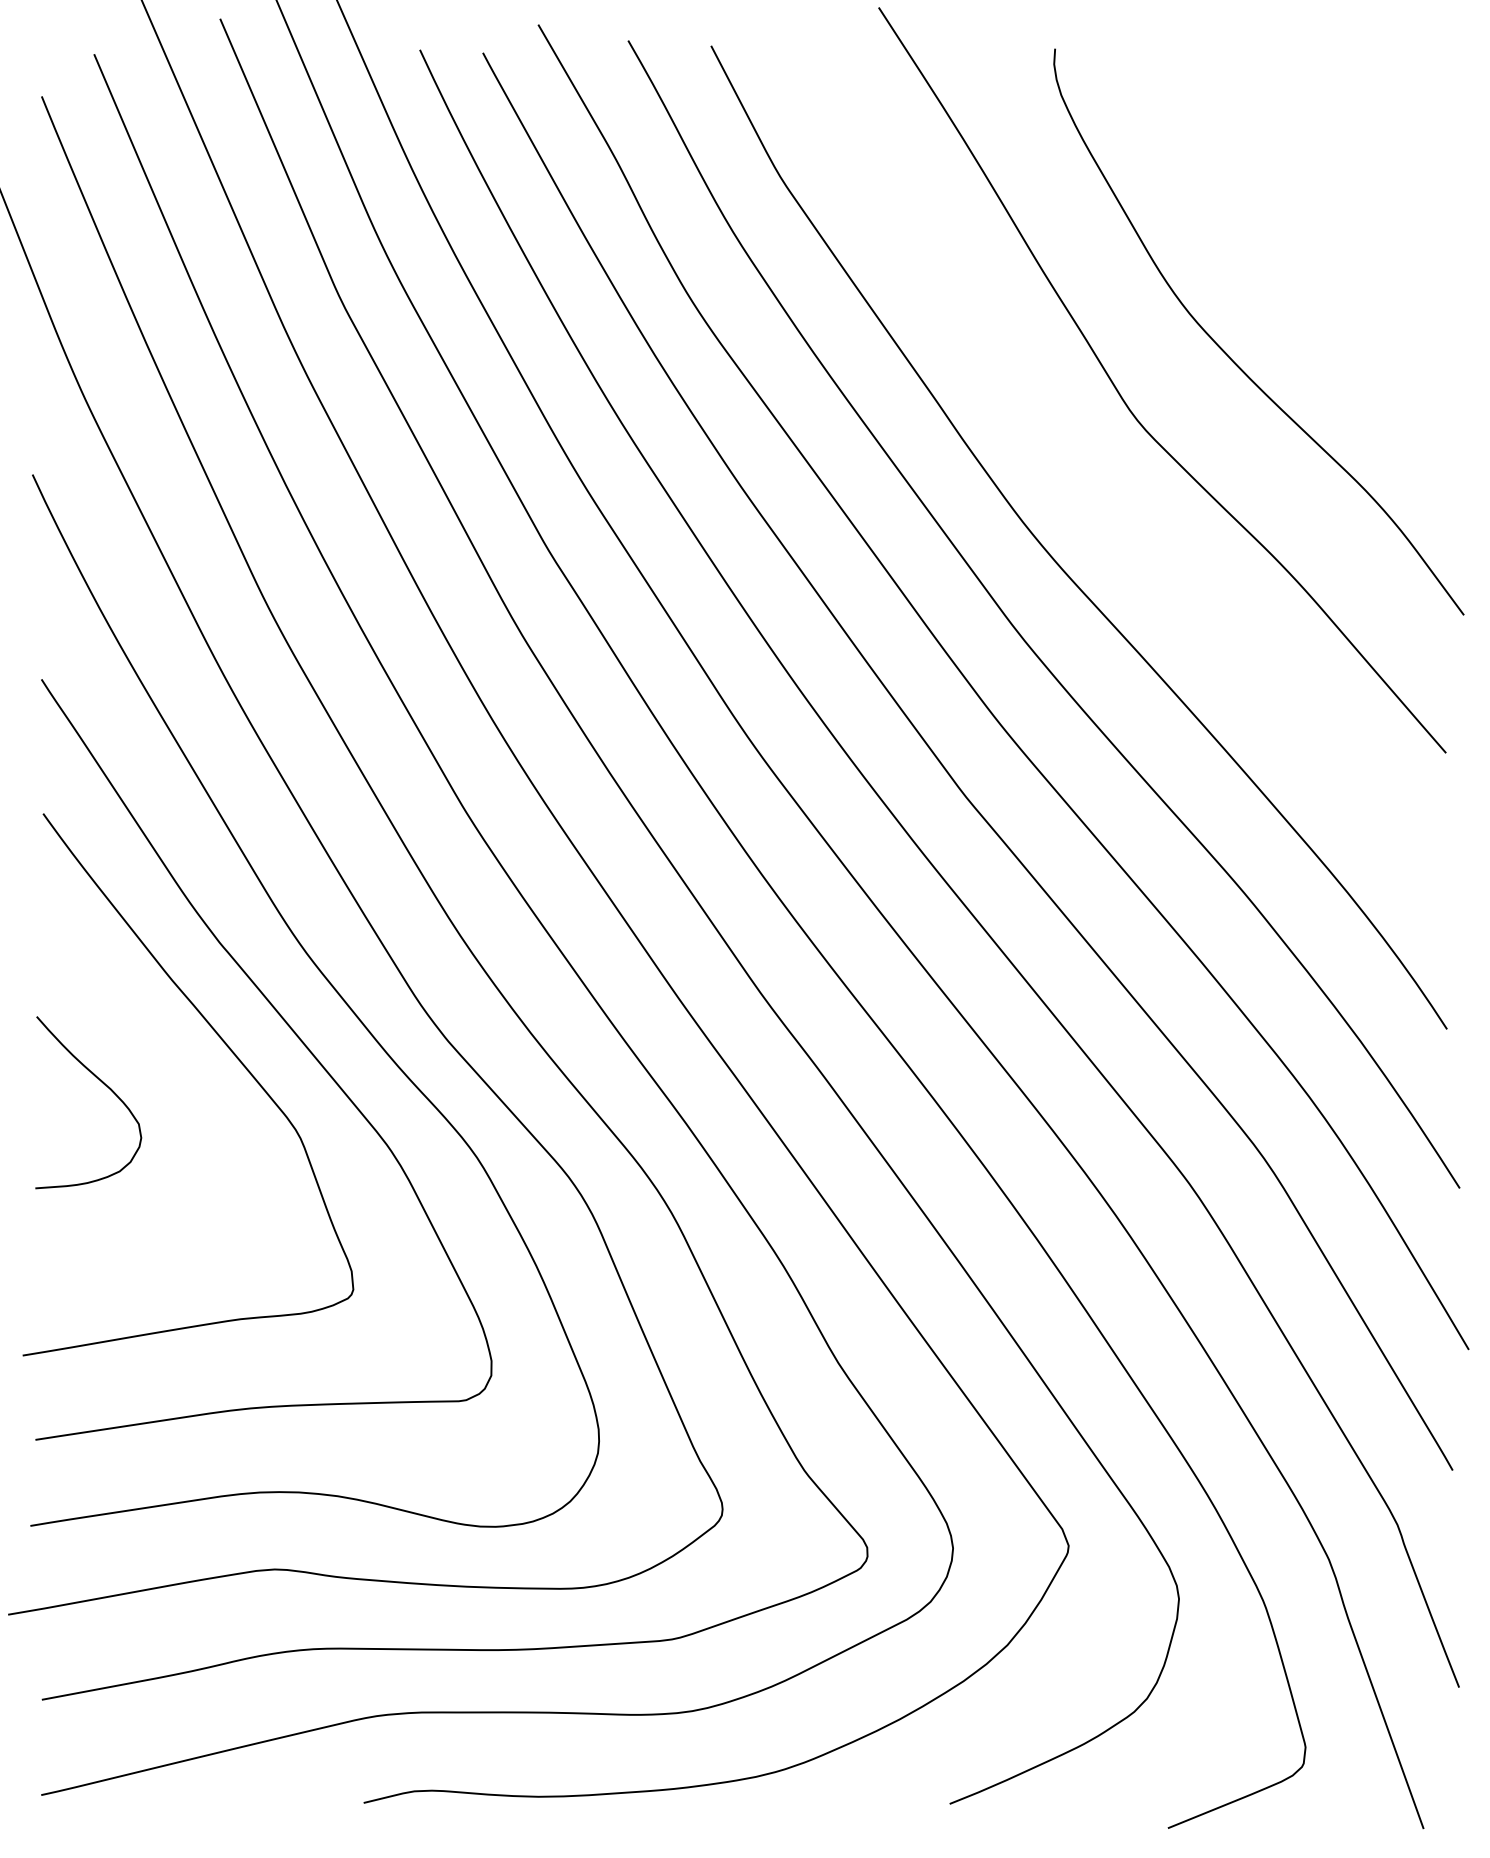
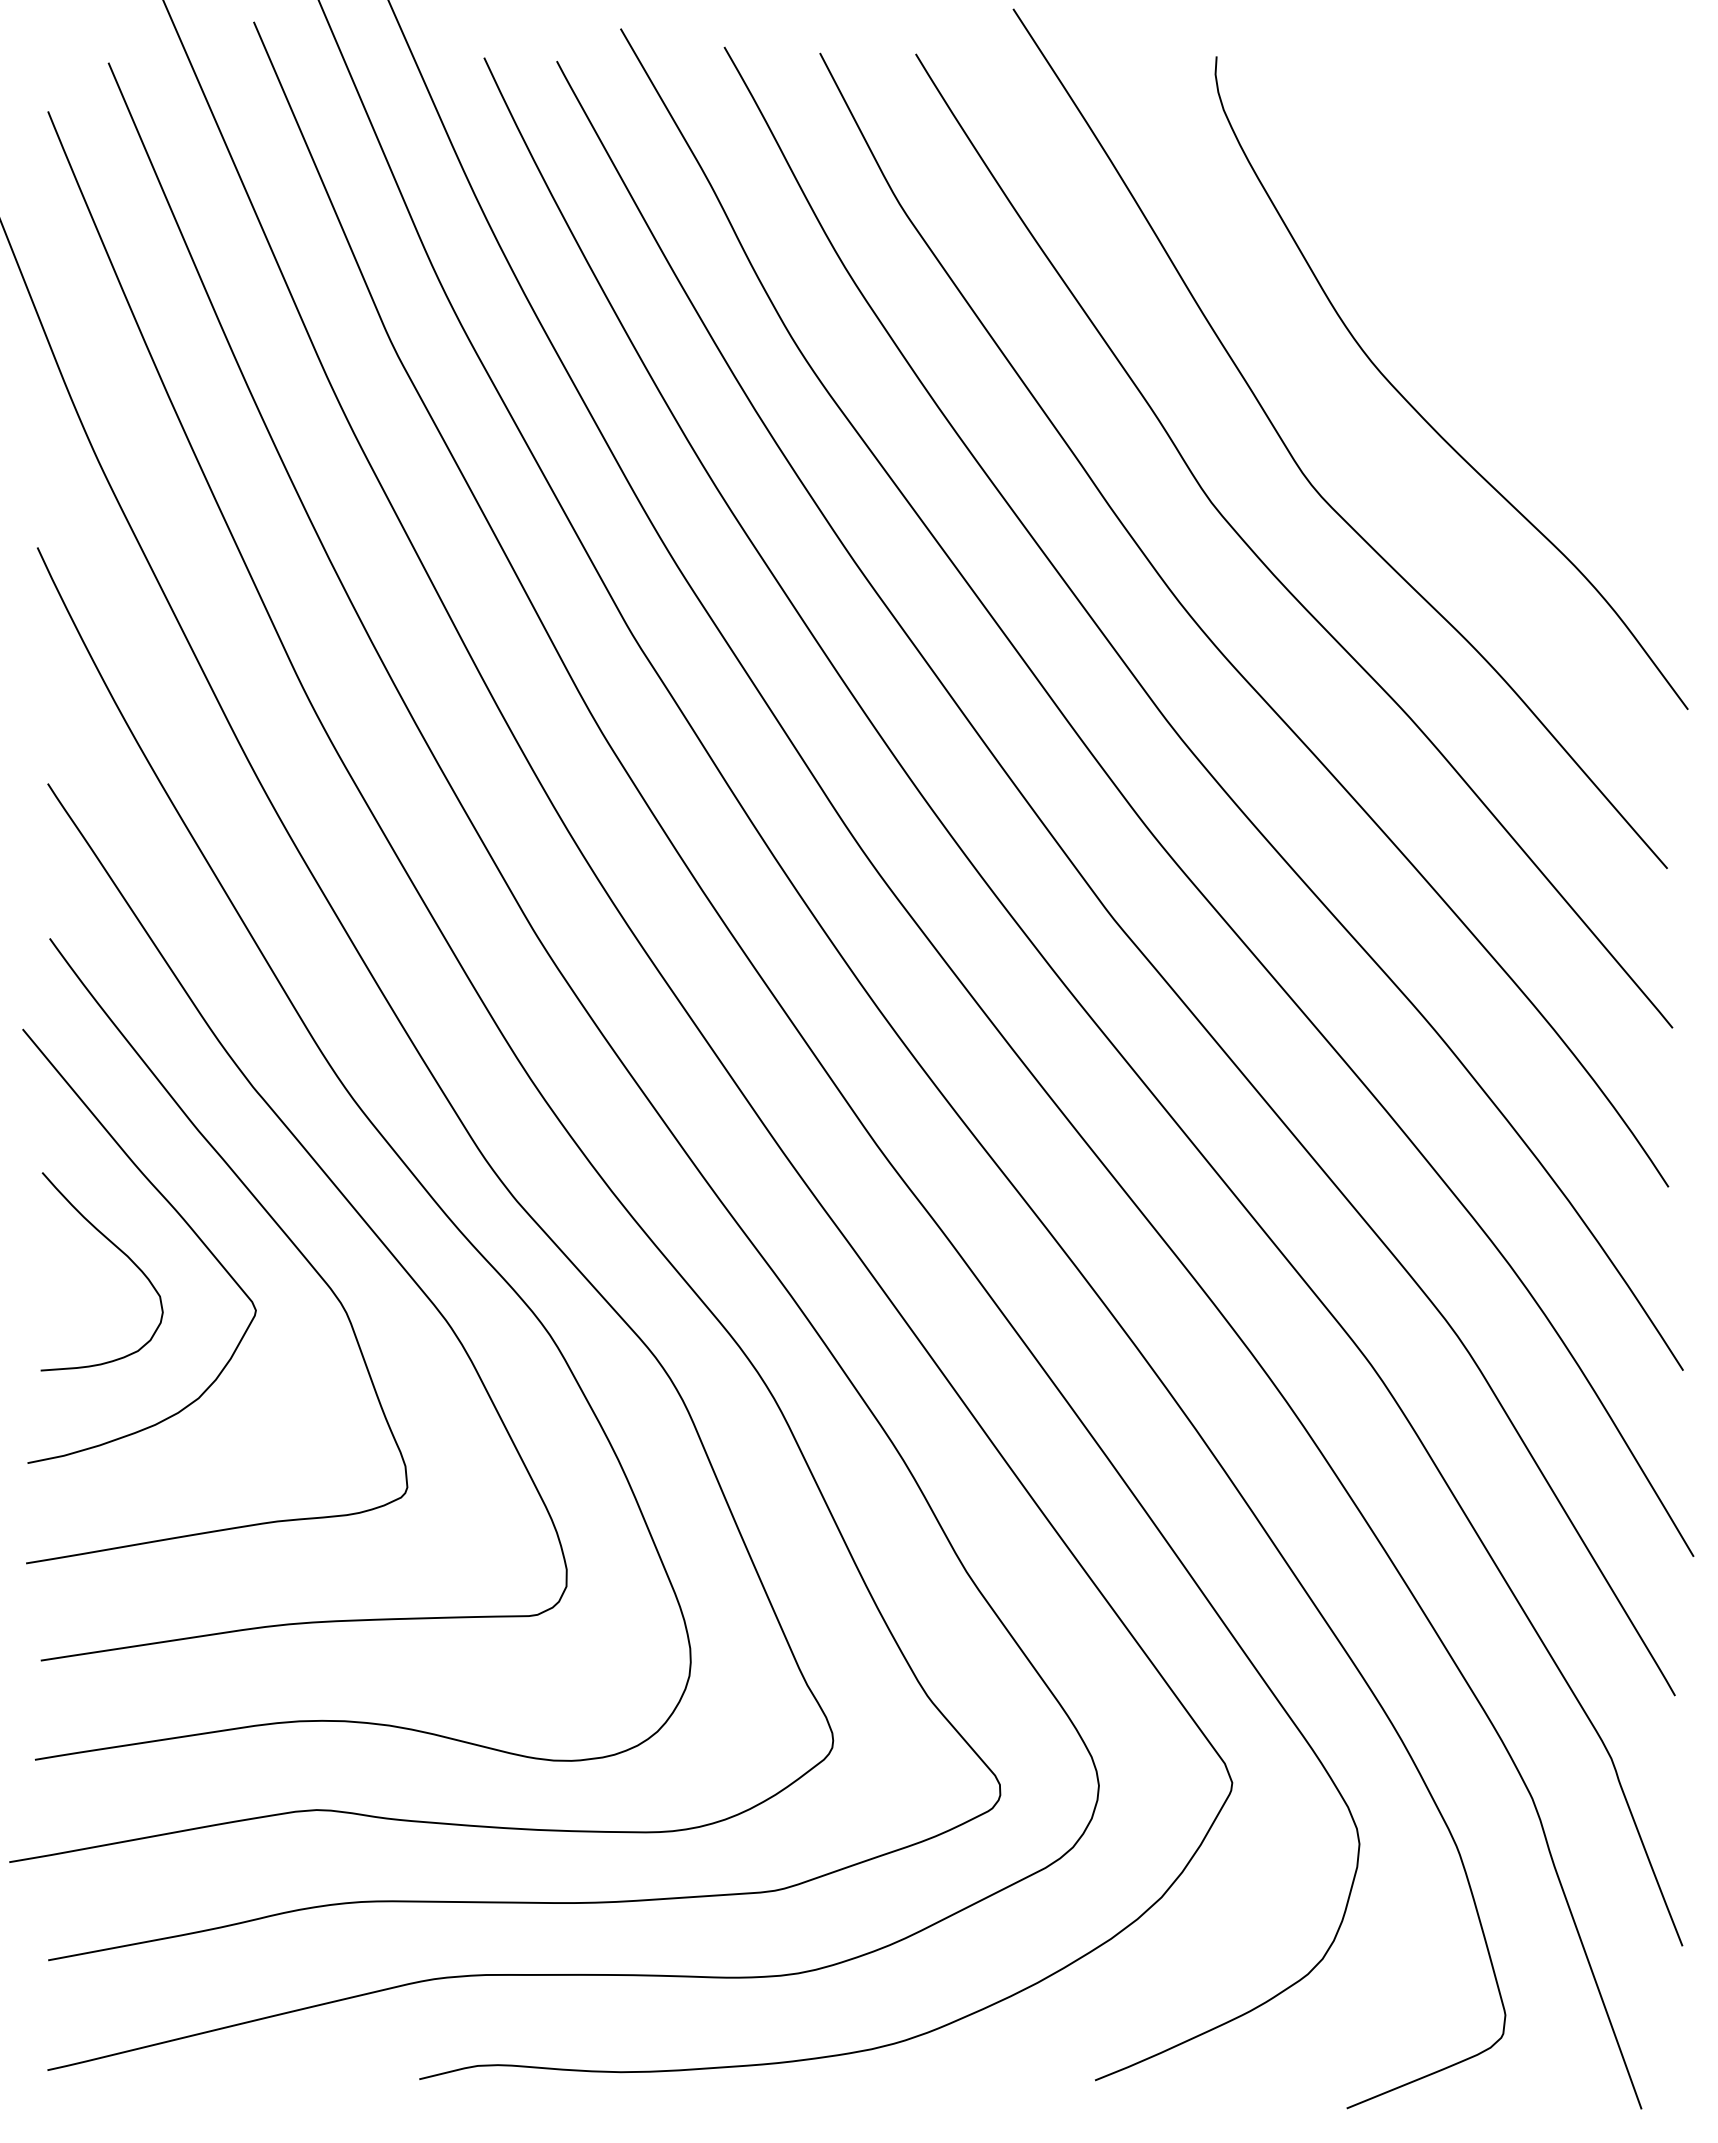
curve: (1095, 486) -> (1263, 561), added
curve: (151, 1049) -> (174, 1210), added

